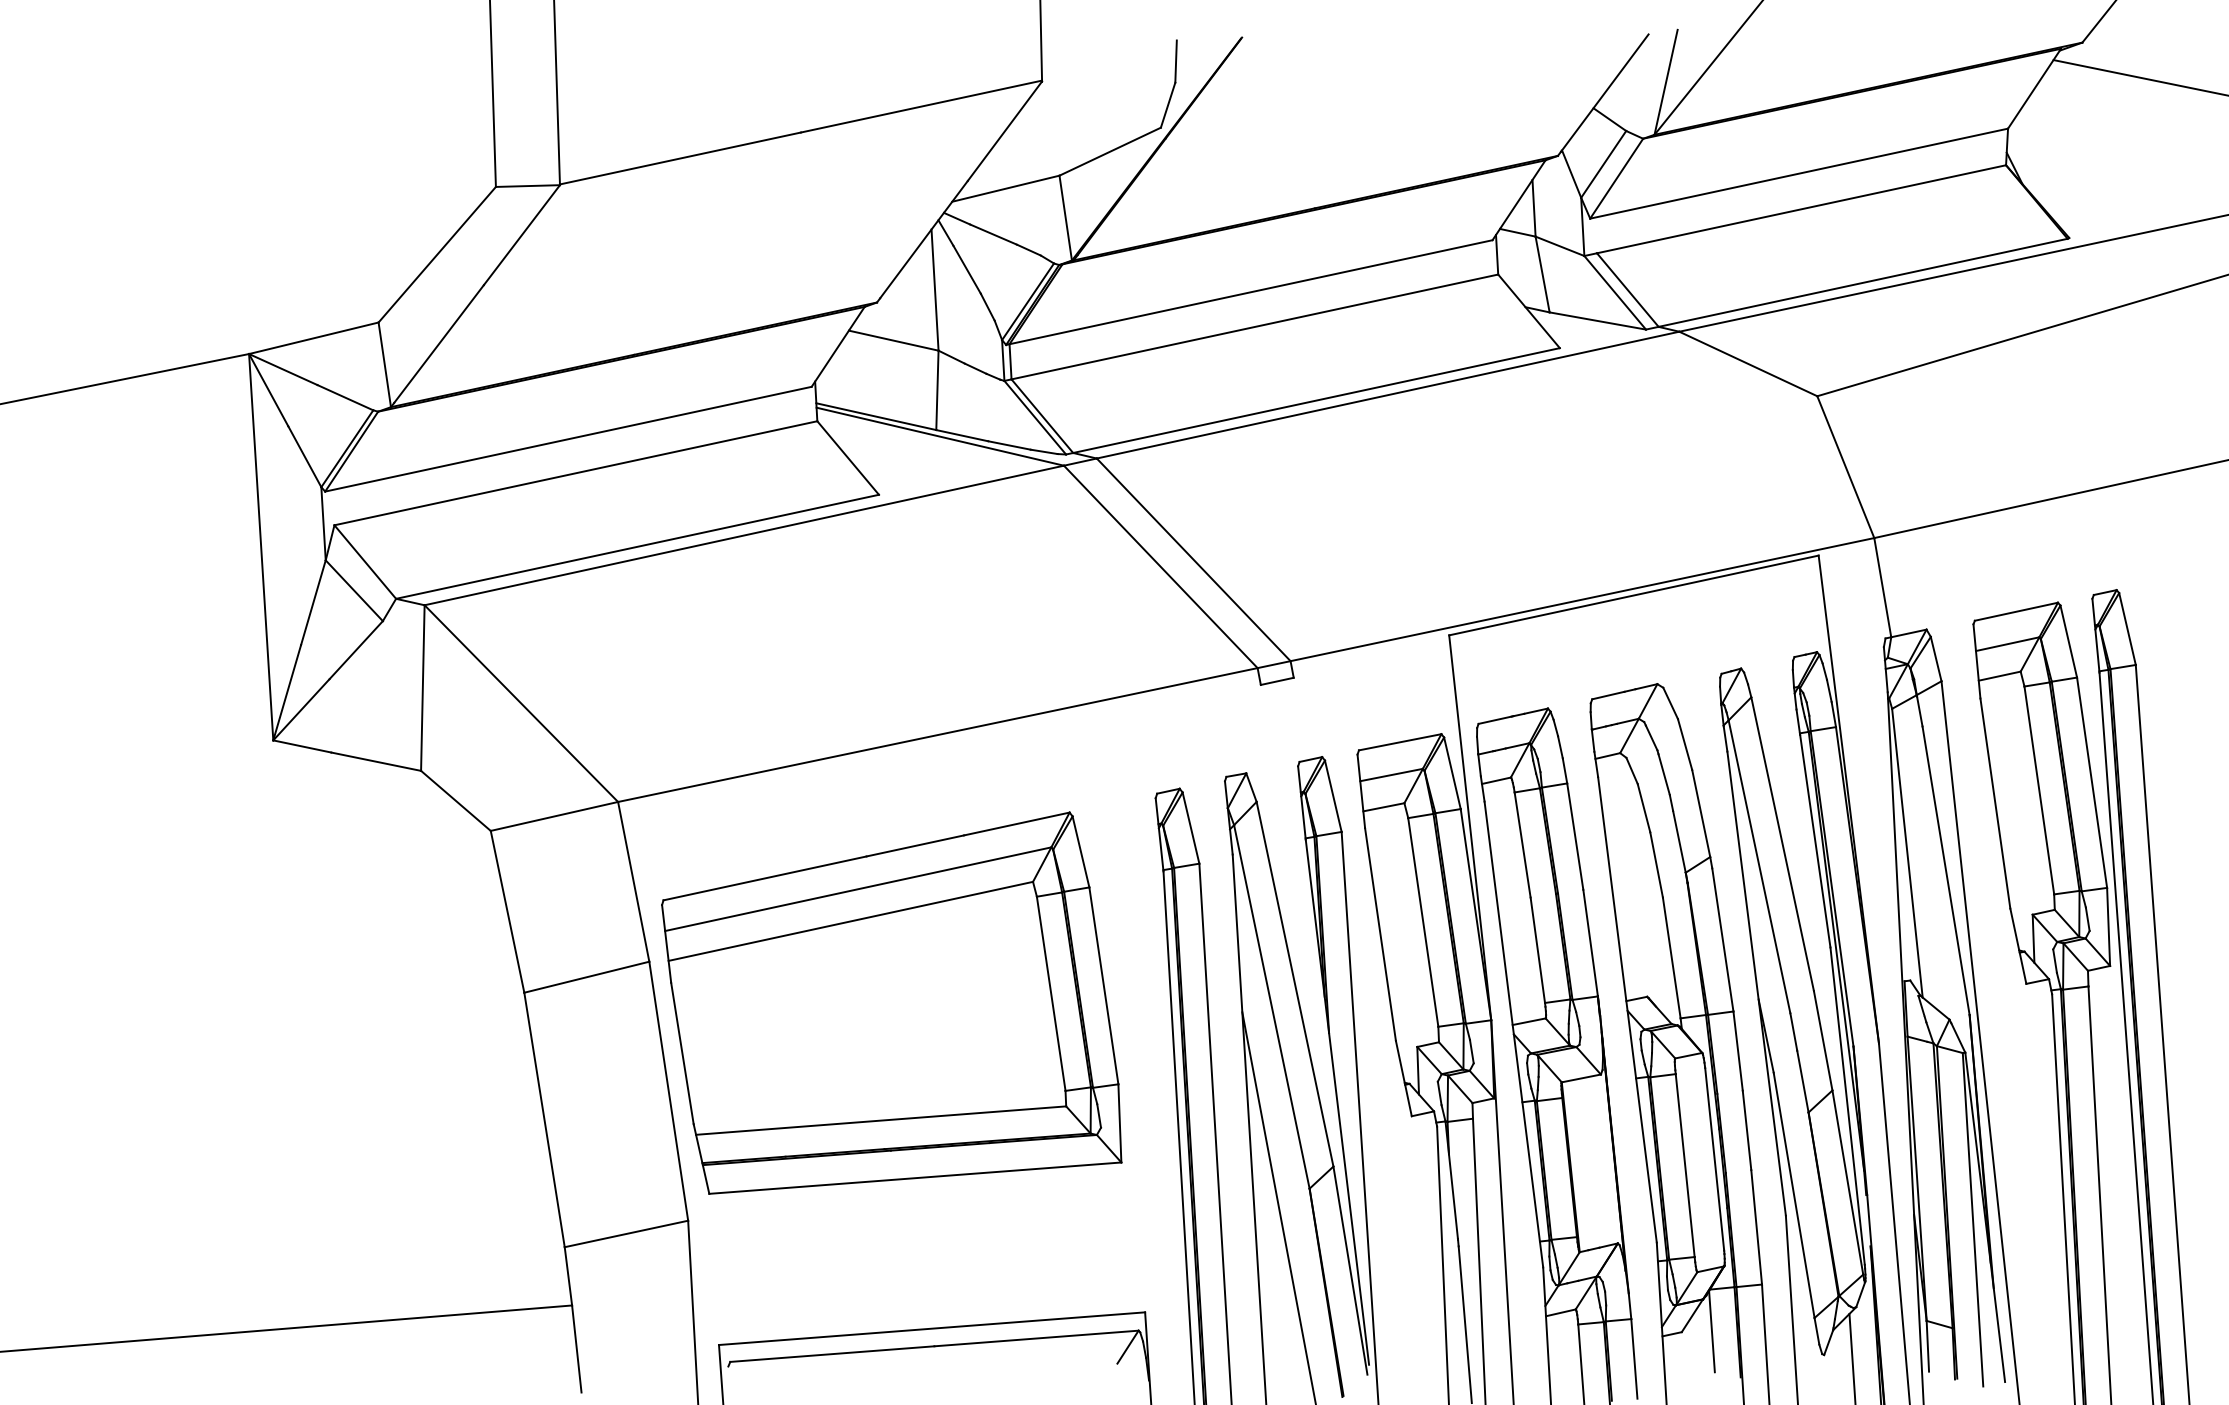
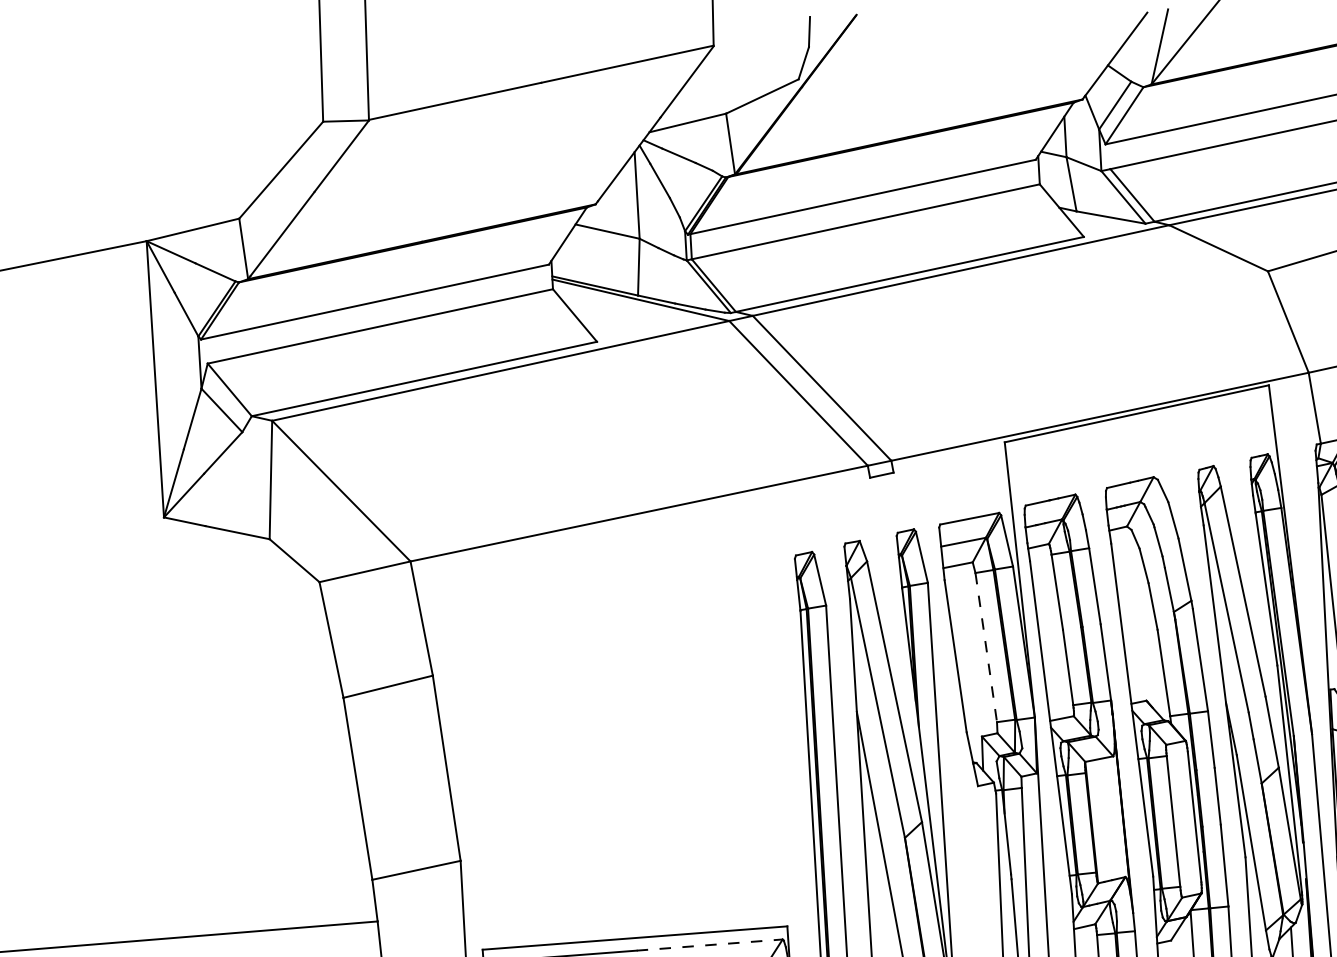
line: (1423, 922) -> (986, 647), solid -> dashed
part: (891, 1002) -> (606, 704), removed
line: (1037, 1338) -> (710, 945), solid -> dashed

